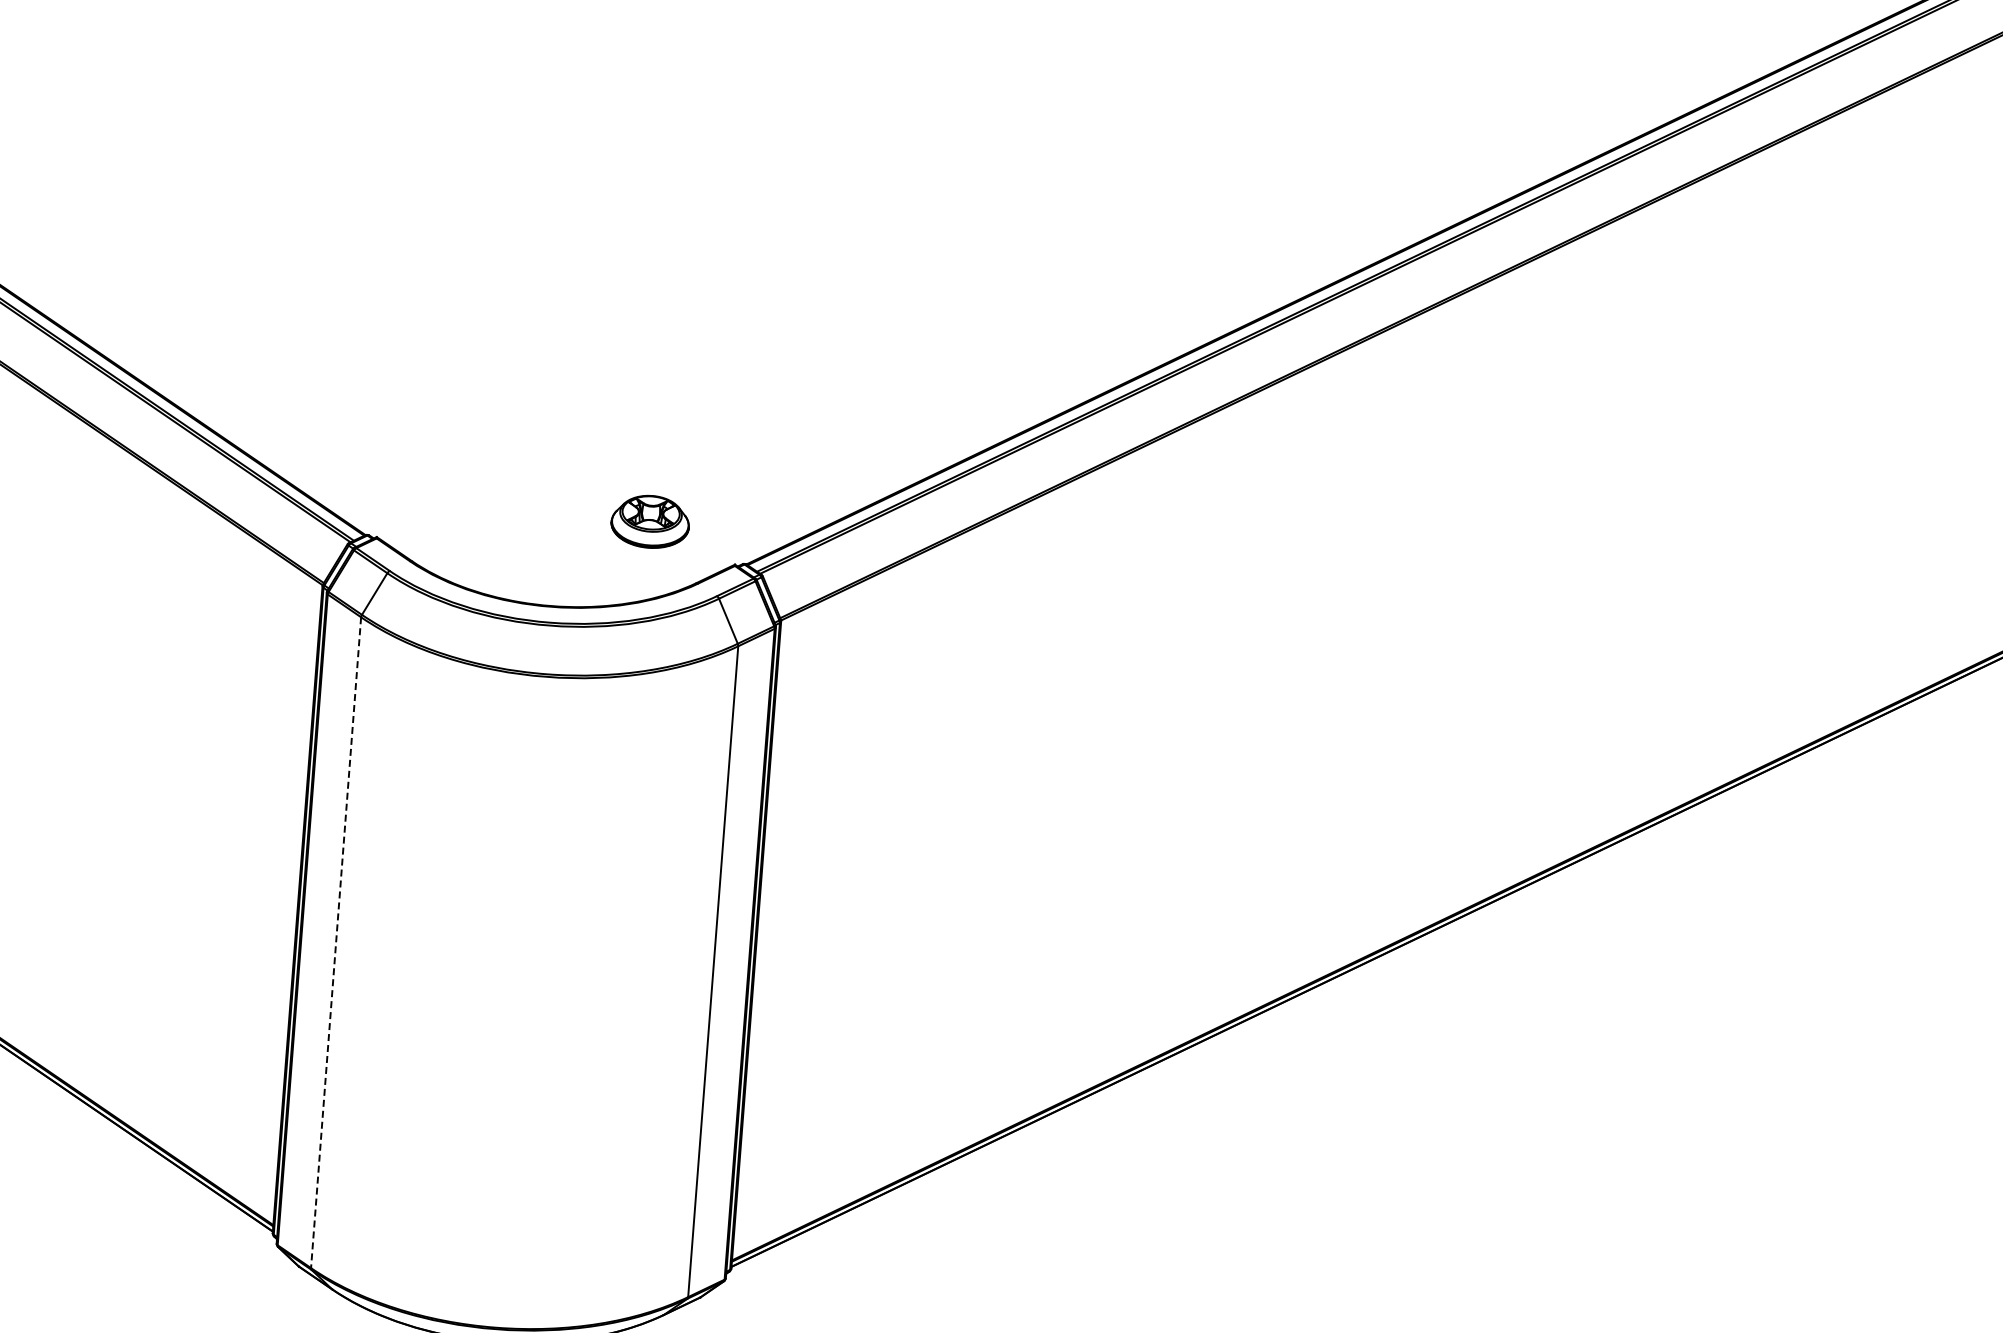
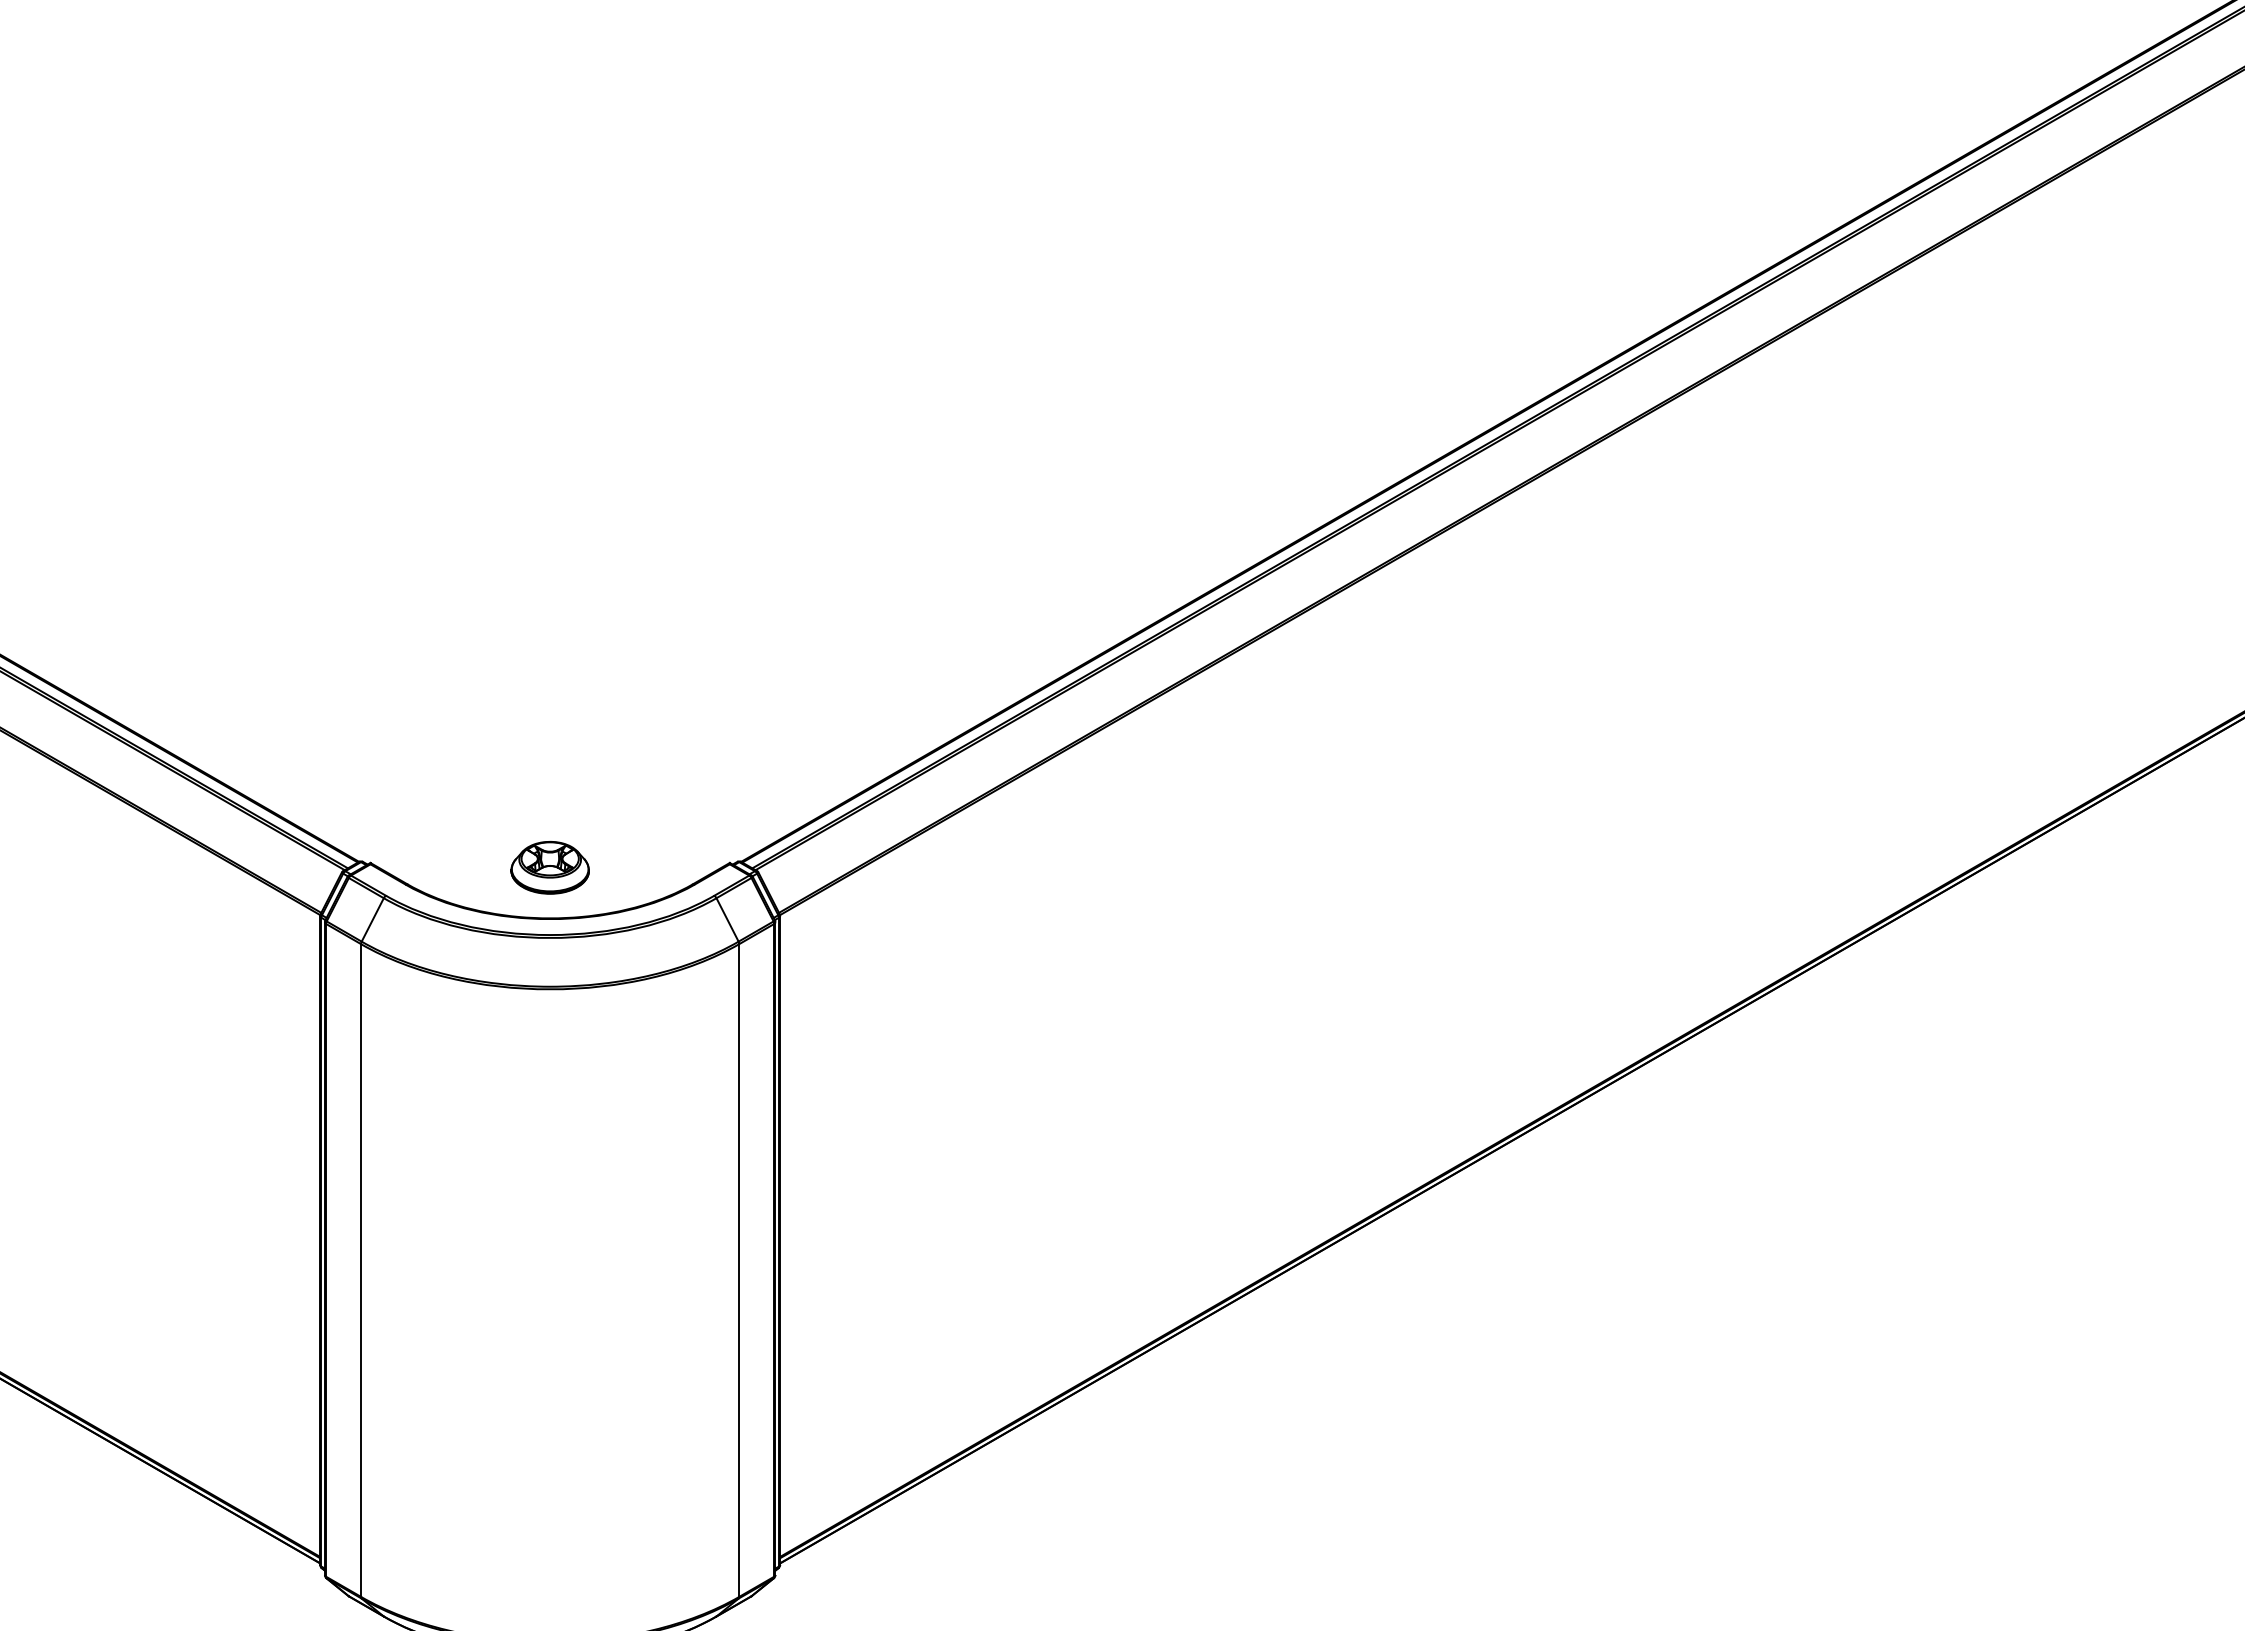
part: (649, 521) -> (549, 867), moved
line: (336, 943) -> (361, 1271), dashed -> solid

